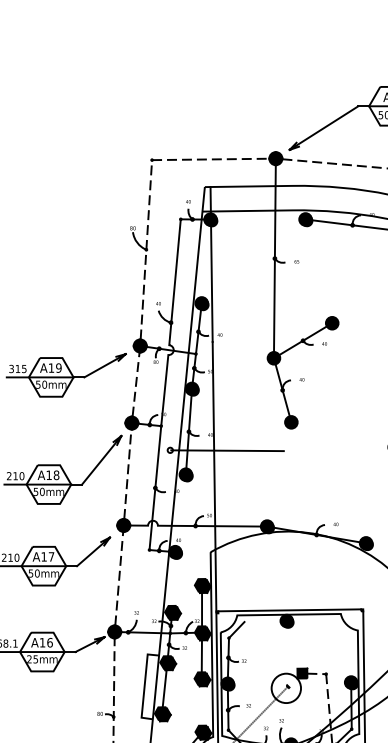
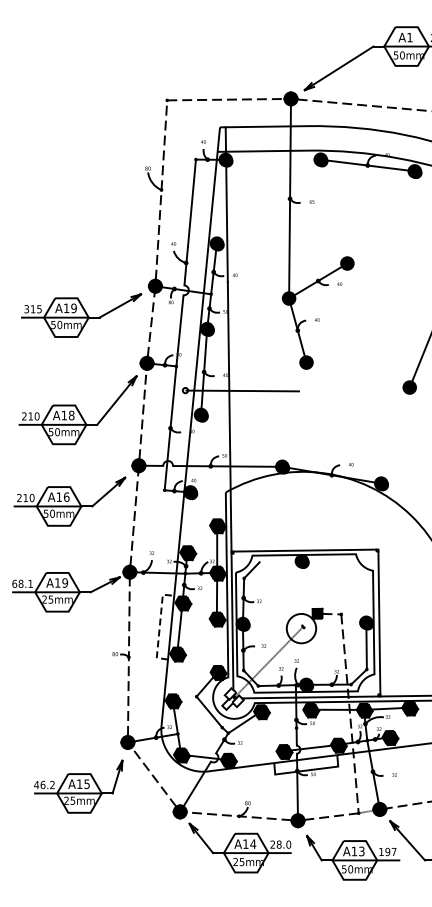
text: (51, 556) -> (66, 496), A17 -> A16
text: (50, 642) -> (65, 582), A16 -> A19
line: (144, 686) -> (159, 626), solid -> dashed

